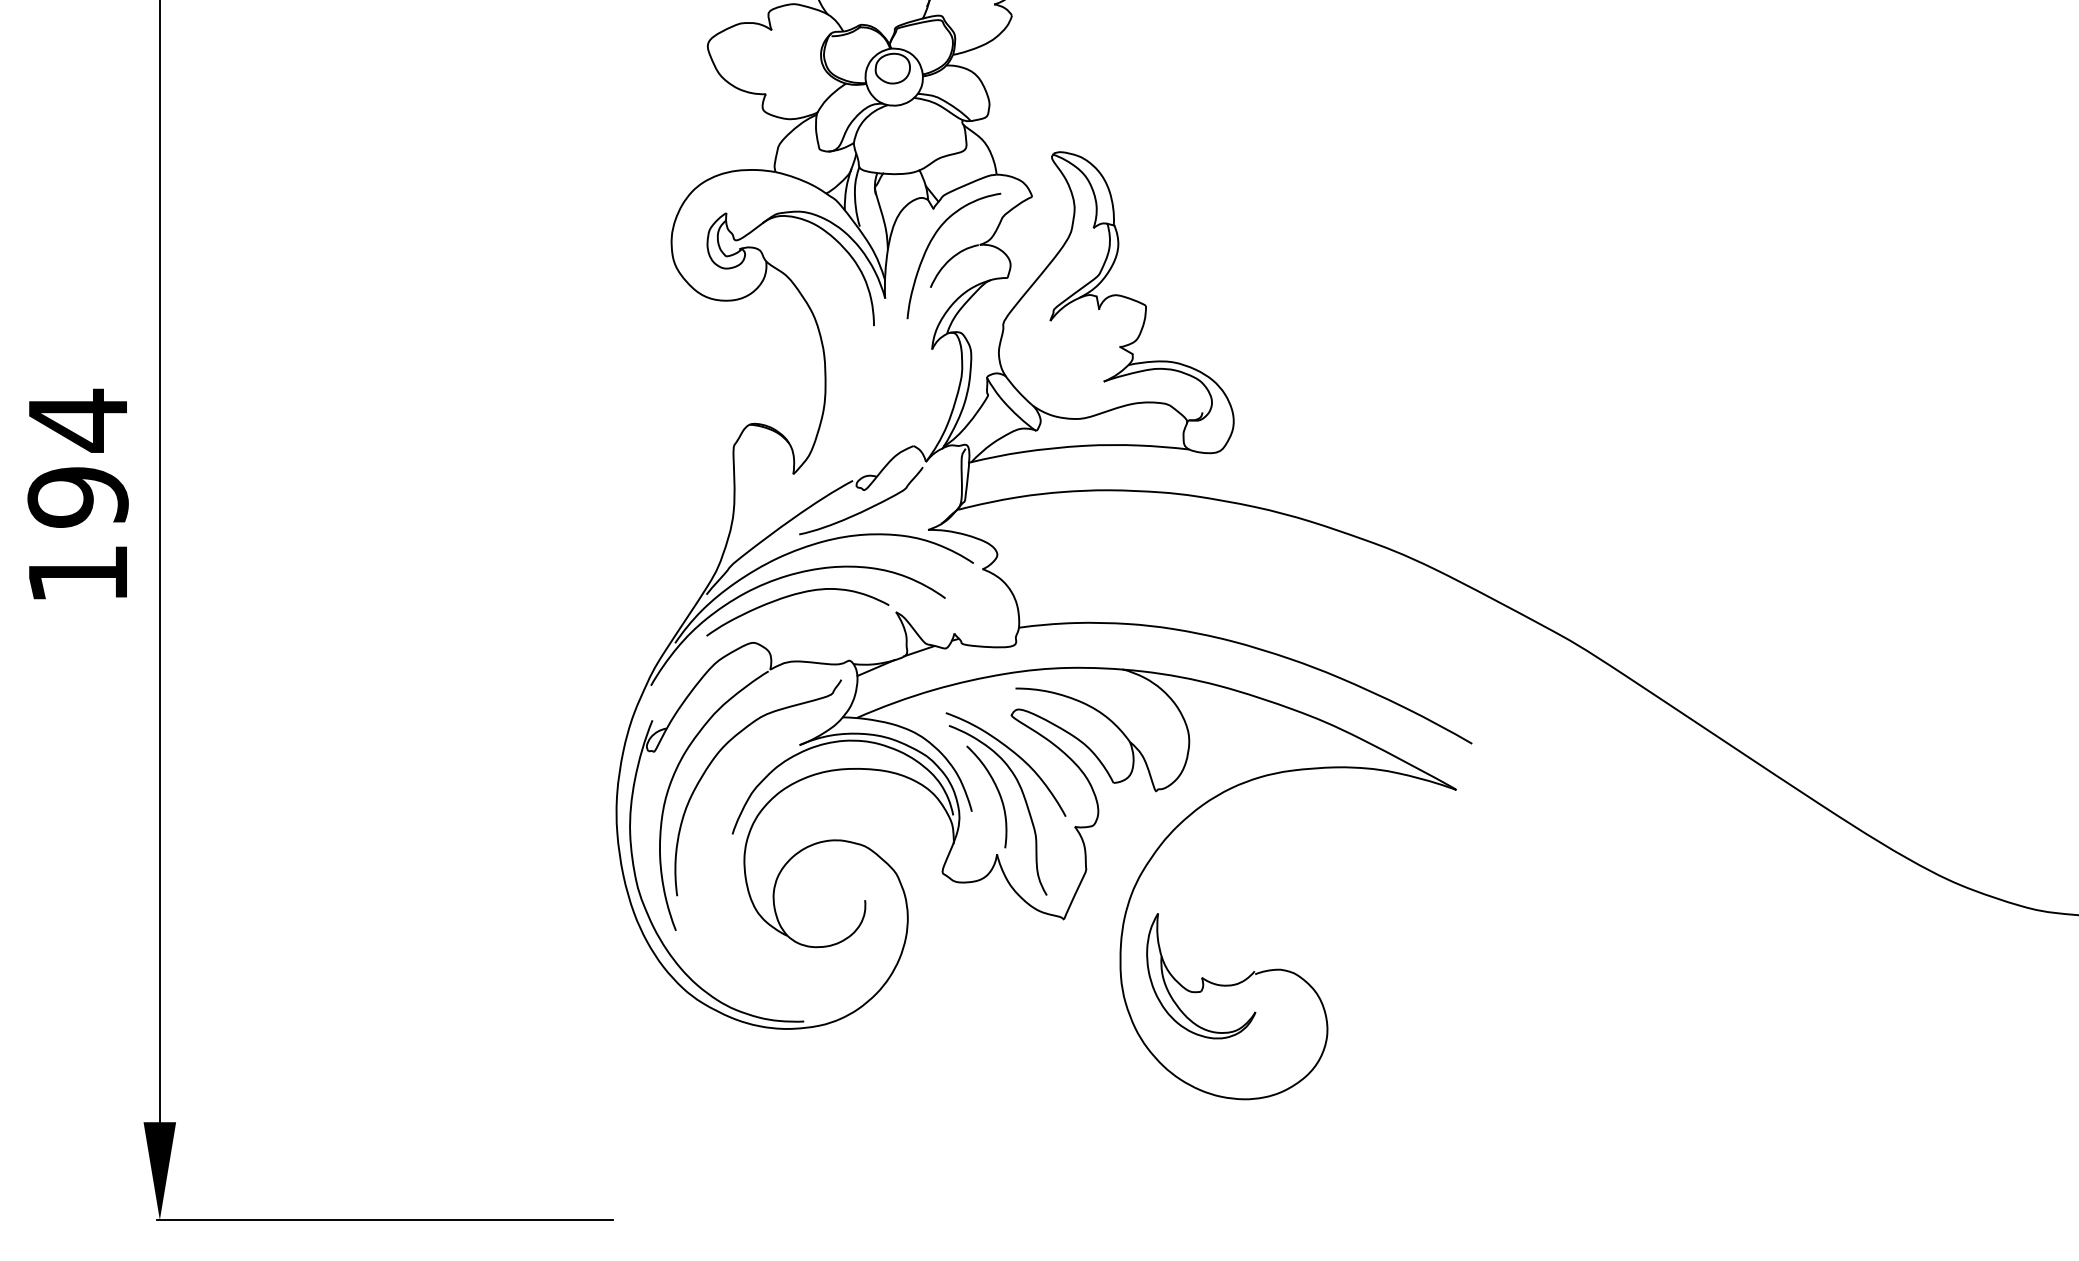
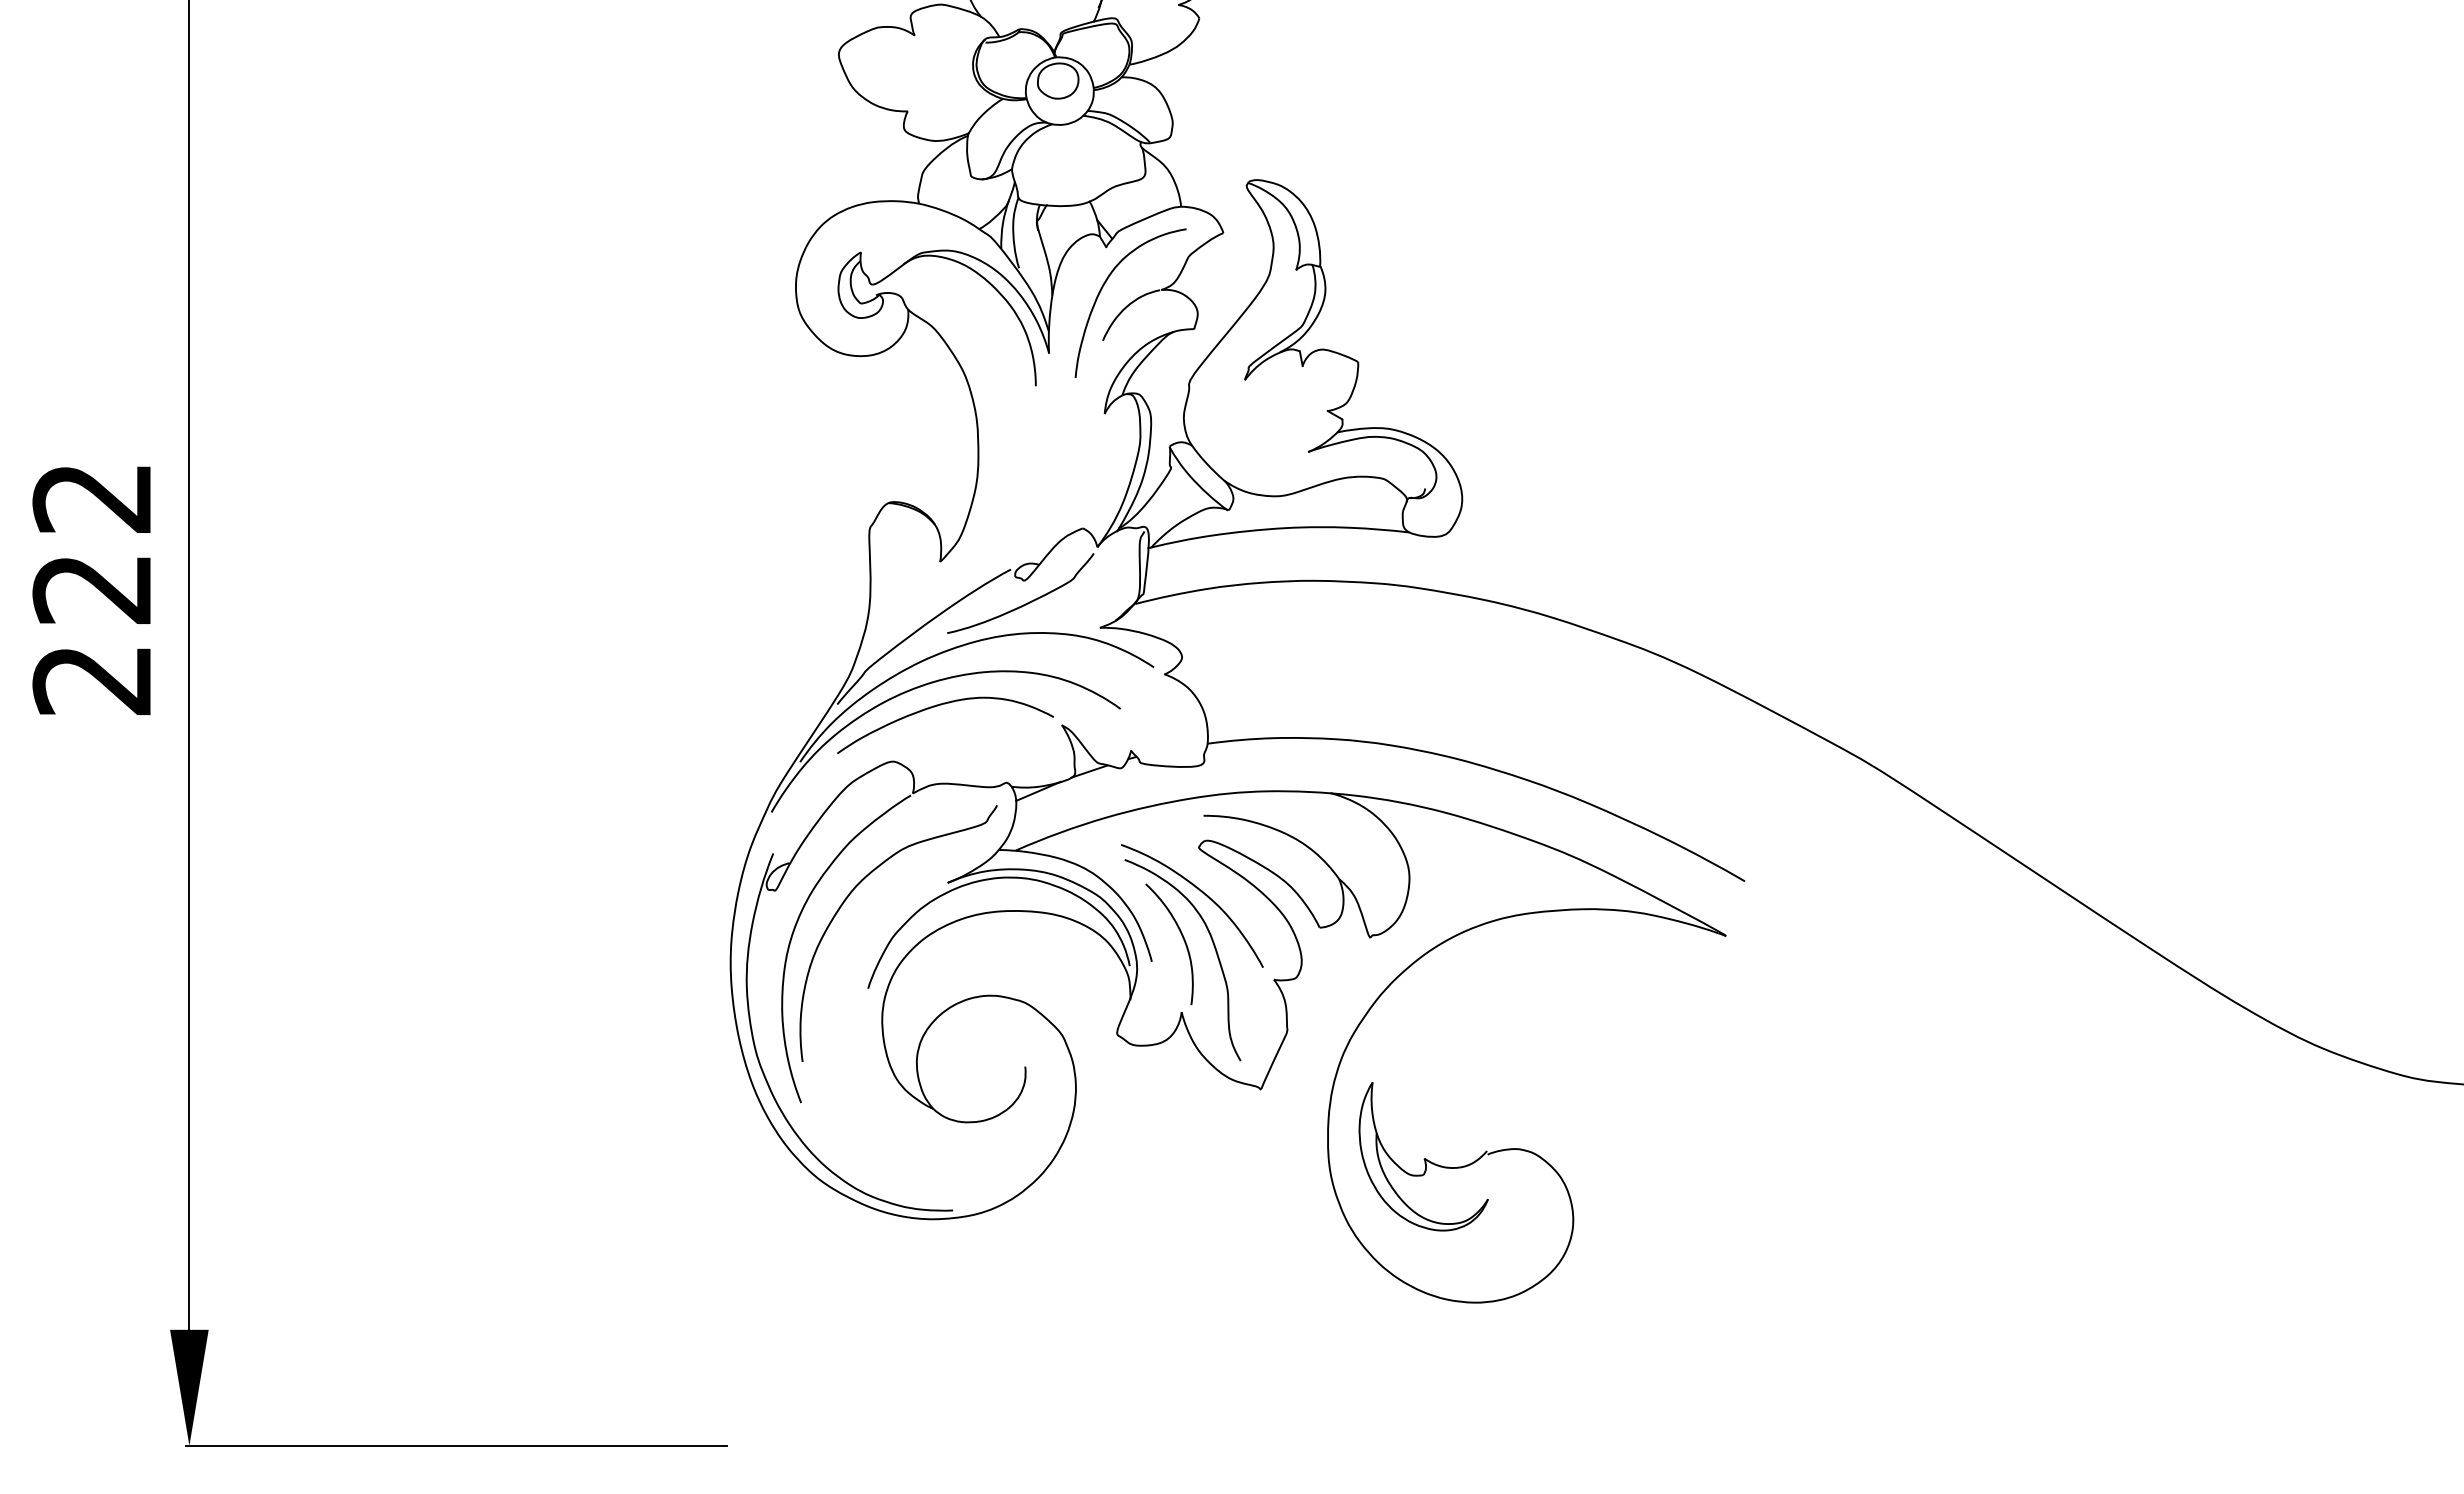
text: (78, 495) -> (92, 587), 194 -> 222

